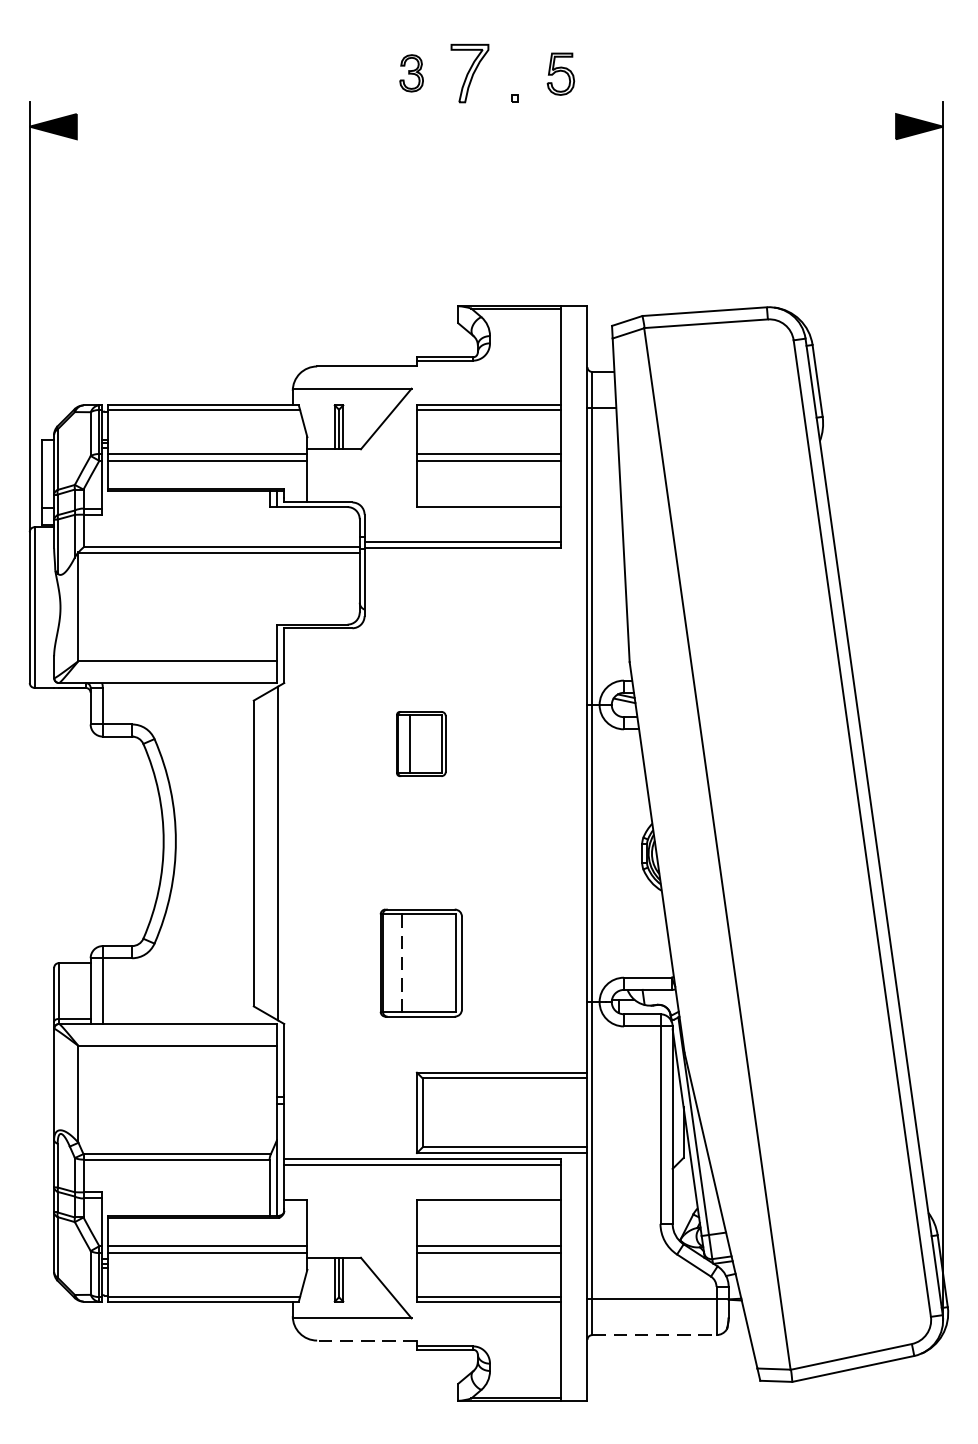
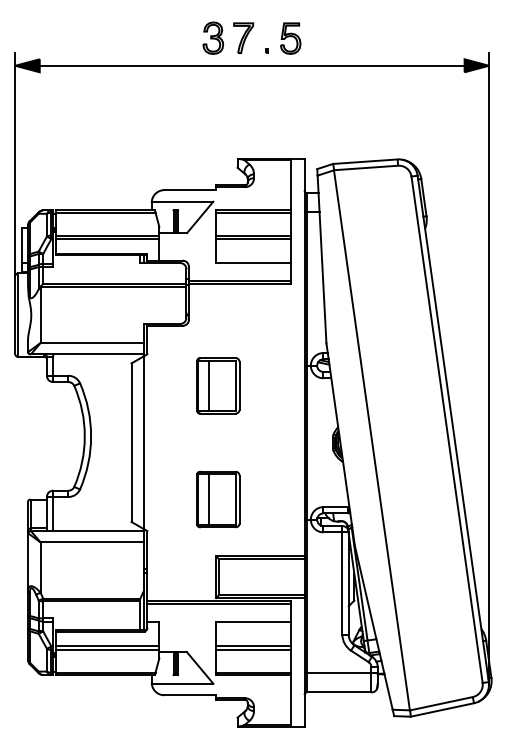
part: (411, 72) -> (213, 37), size x1.67
part: (560, 74) -> (290, 38), size x1.43
line: (485, 126) -> (251, 65), added
part: (421, 743) -> (218, 385), size x1.67
line: (402, 964) -> (208, 500), dashed -> solid
line: (654, 1335) -> (339, 692), dashed -> solid
line: (367, 1341) -> (190, 695), dashed -> solid

